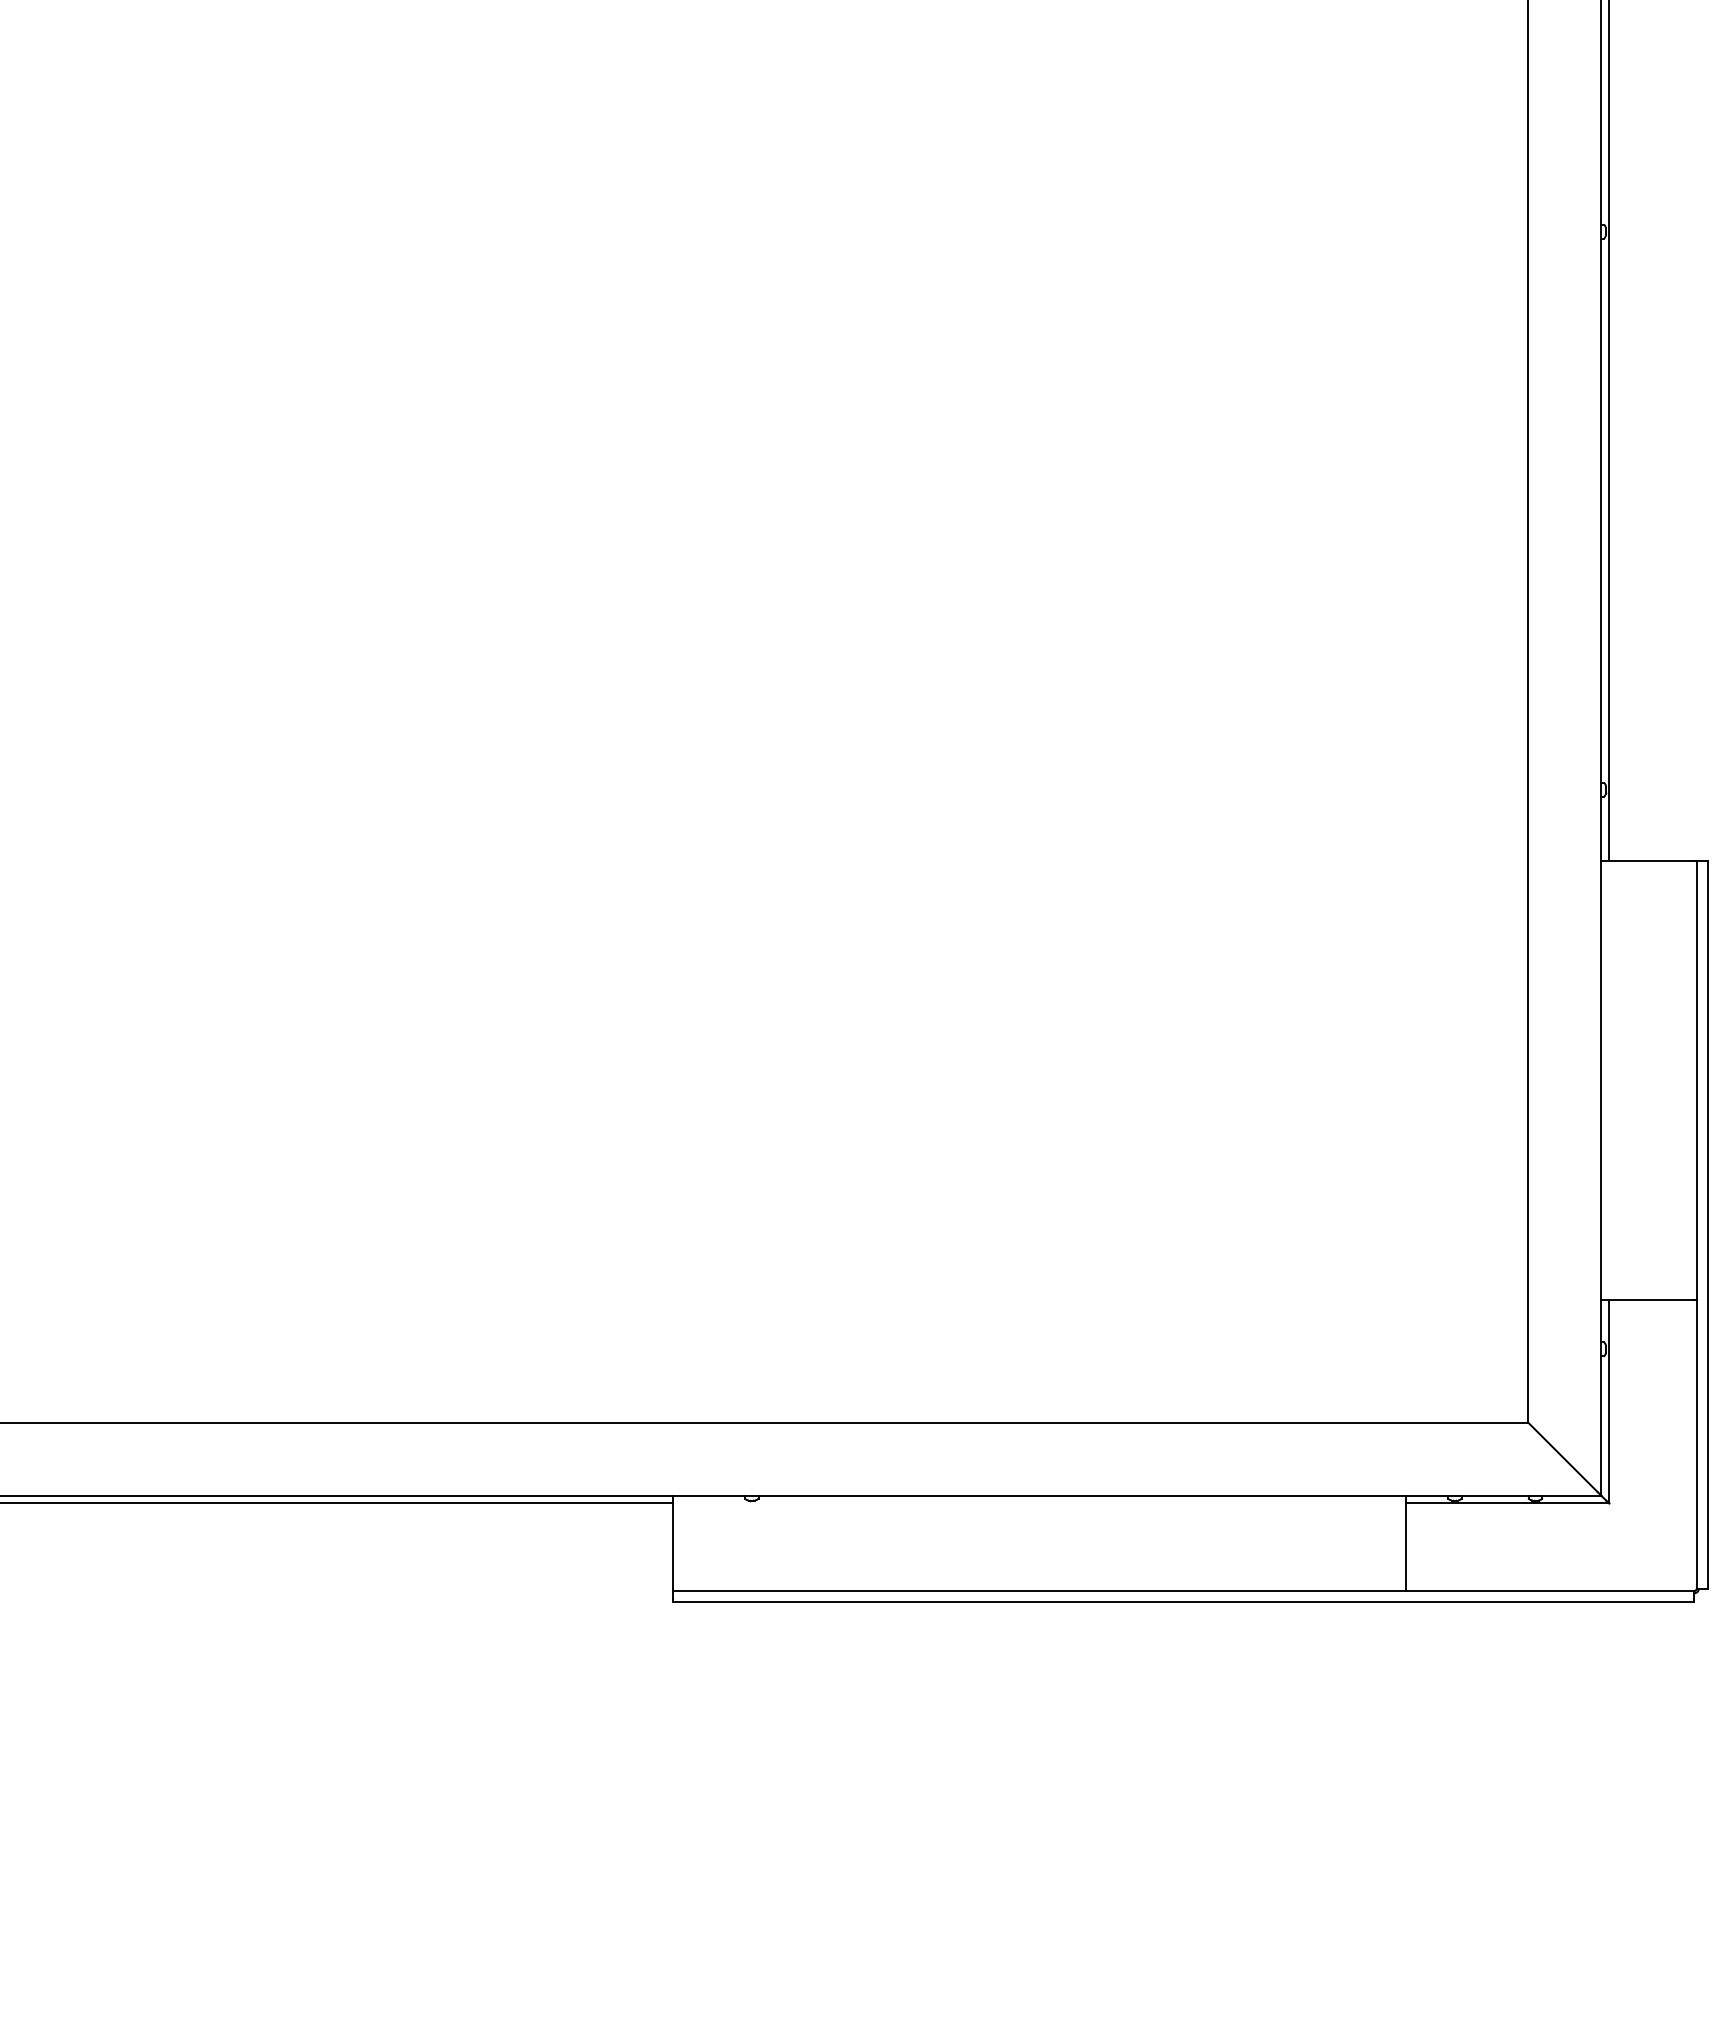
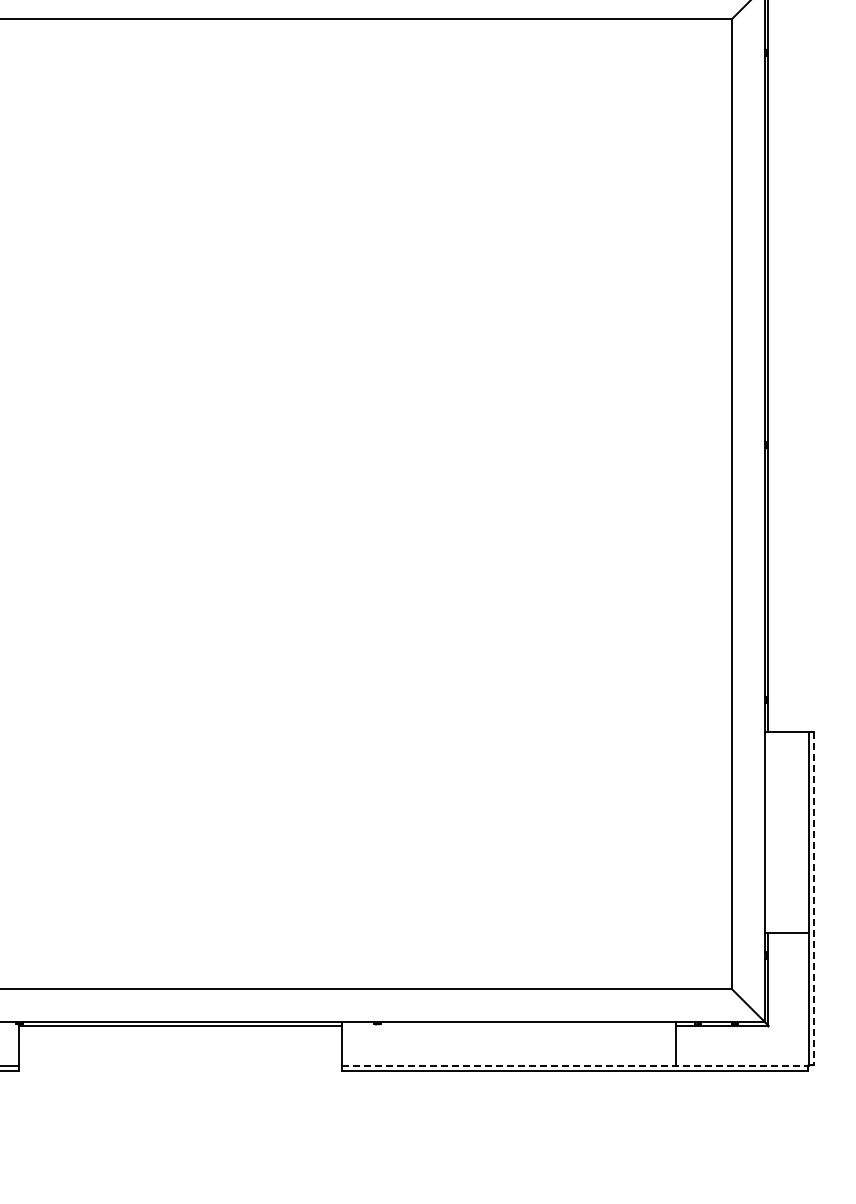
line: (1707, 1226) -> (813, 899), solid -> dashed
line: (1185, 1590) -> (575, 1065), solid -> dashed

